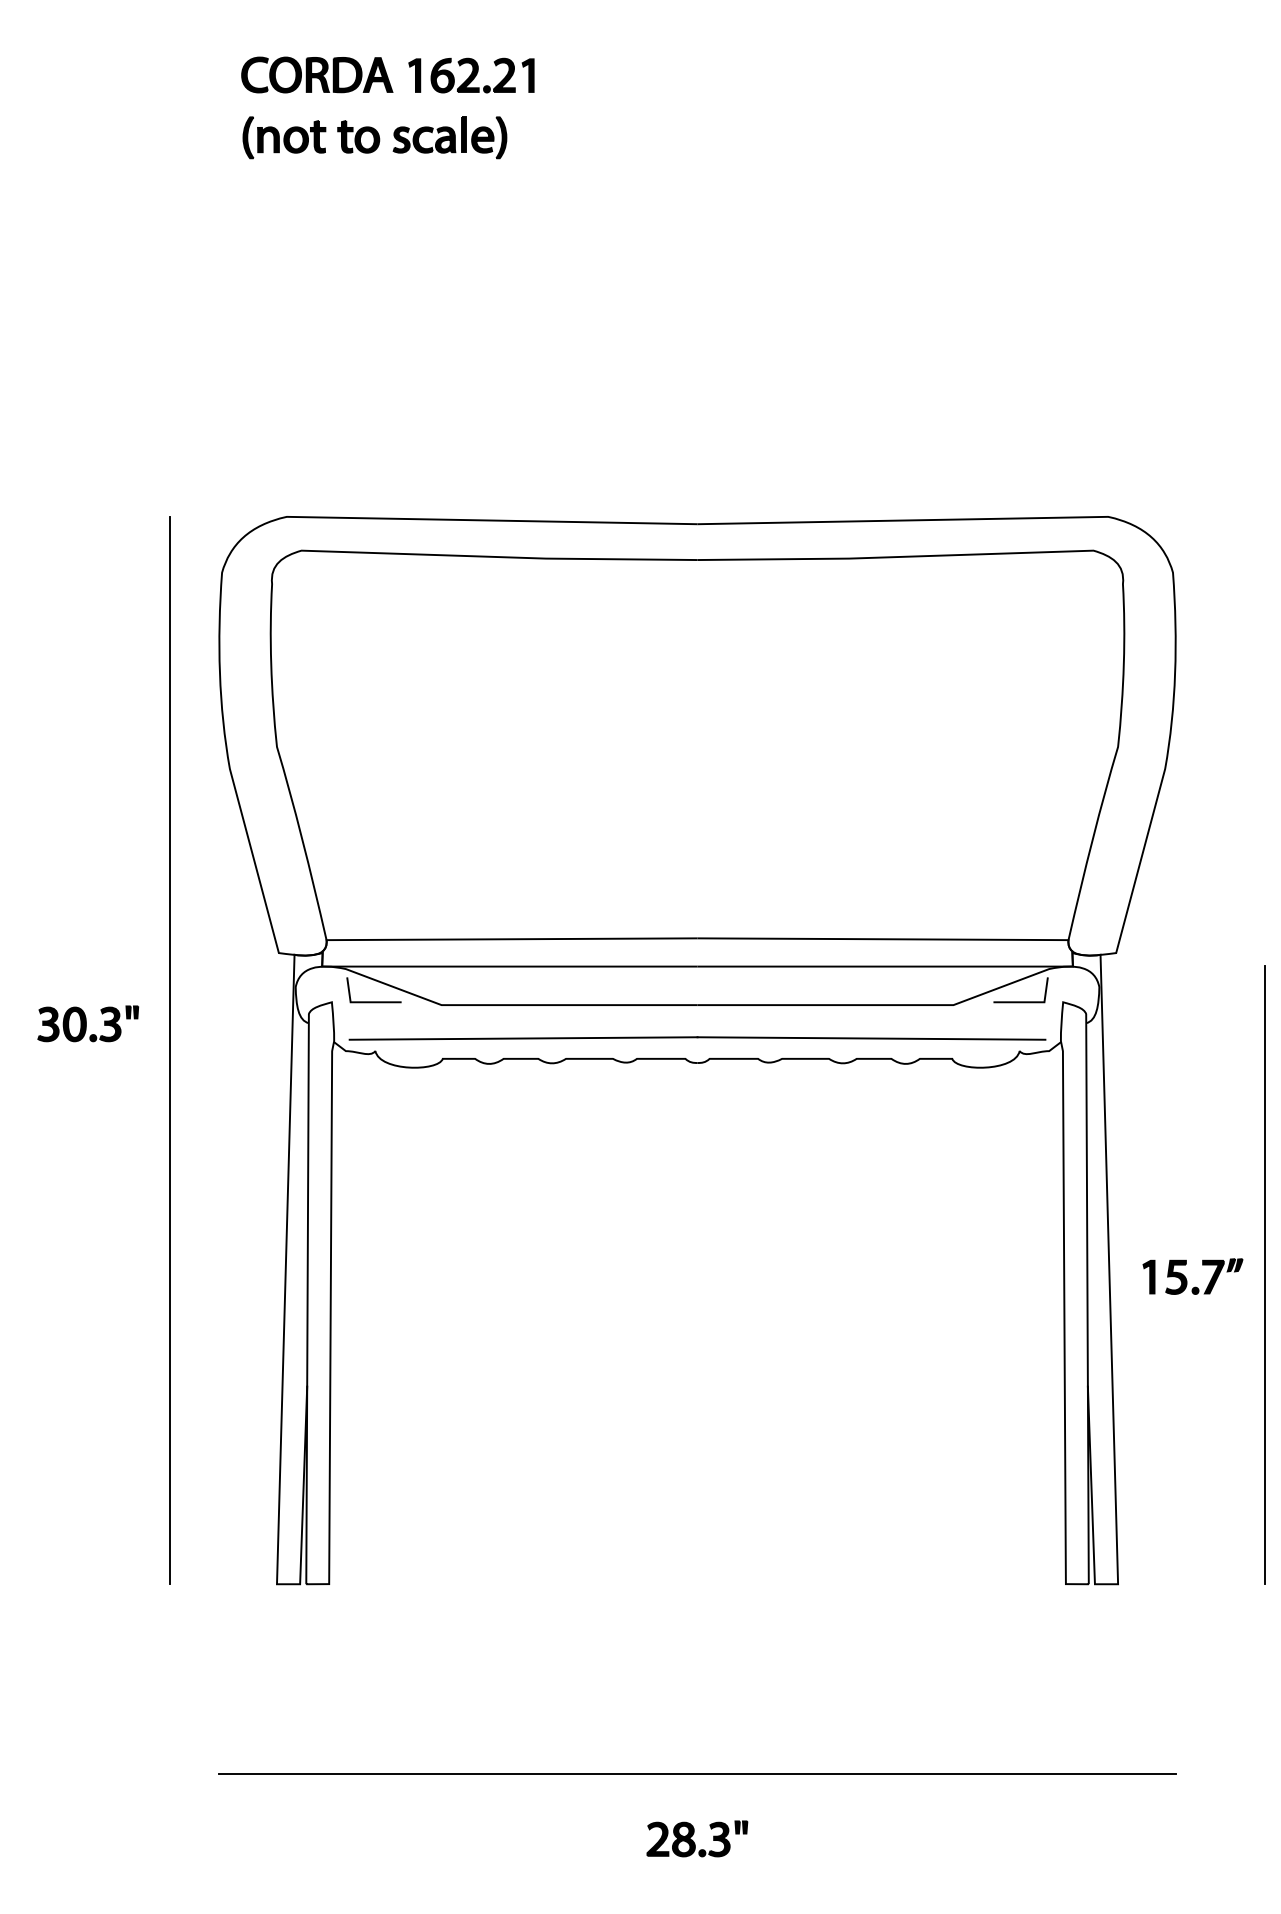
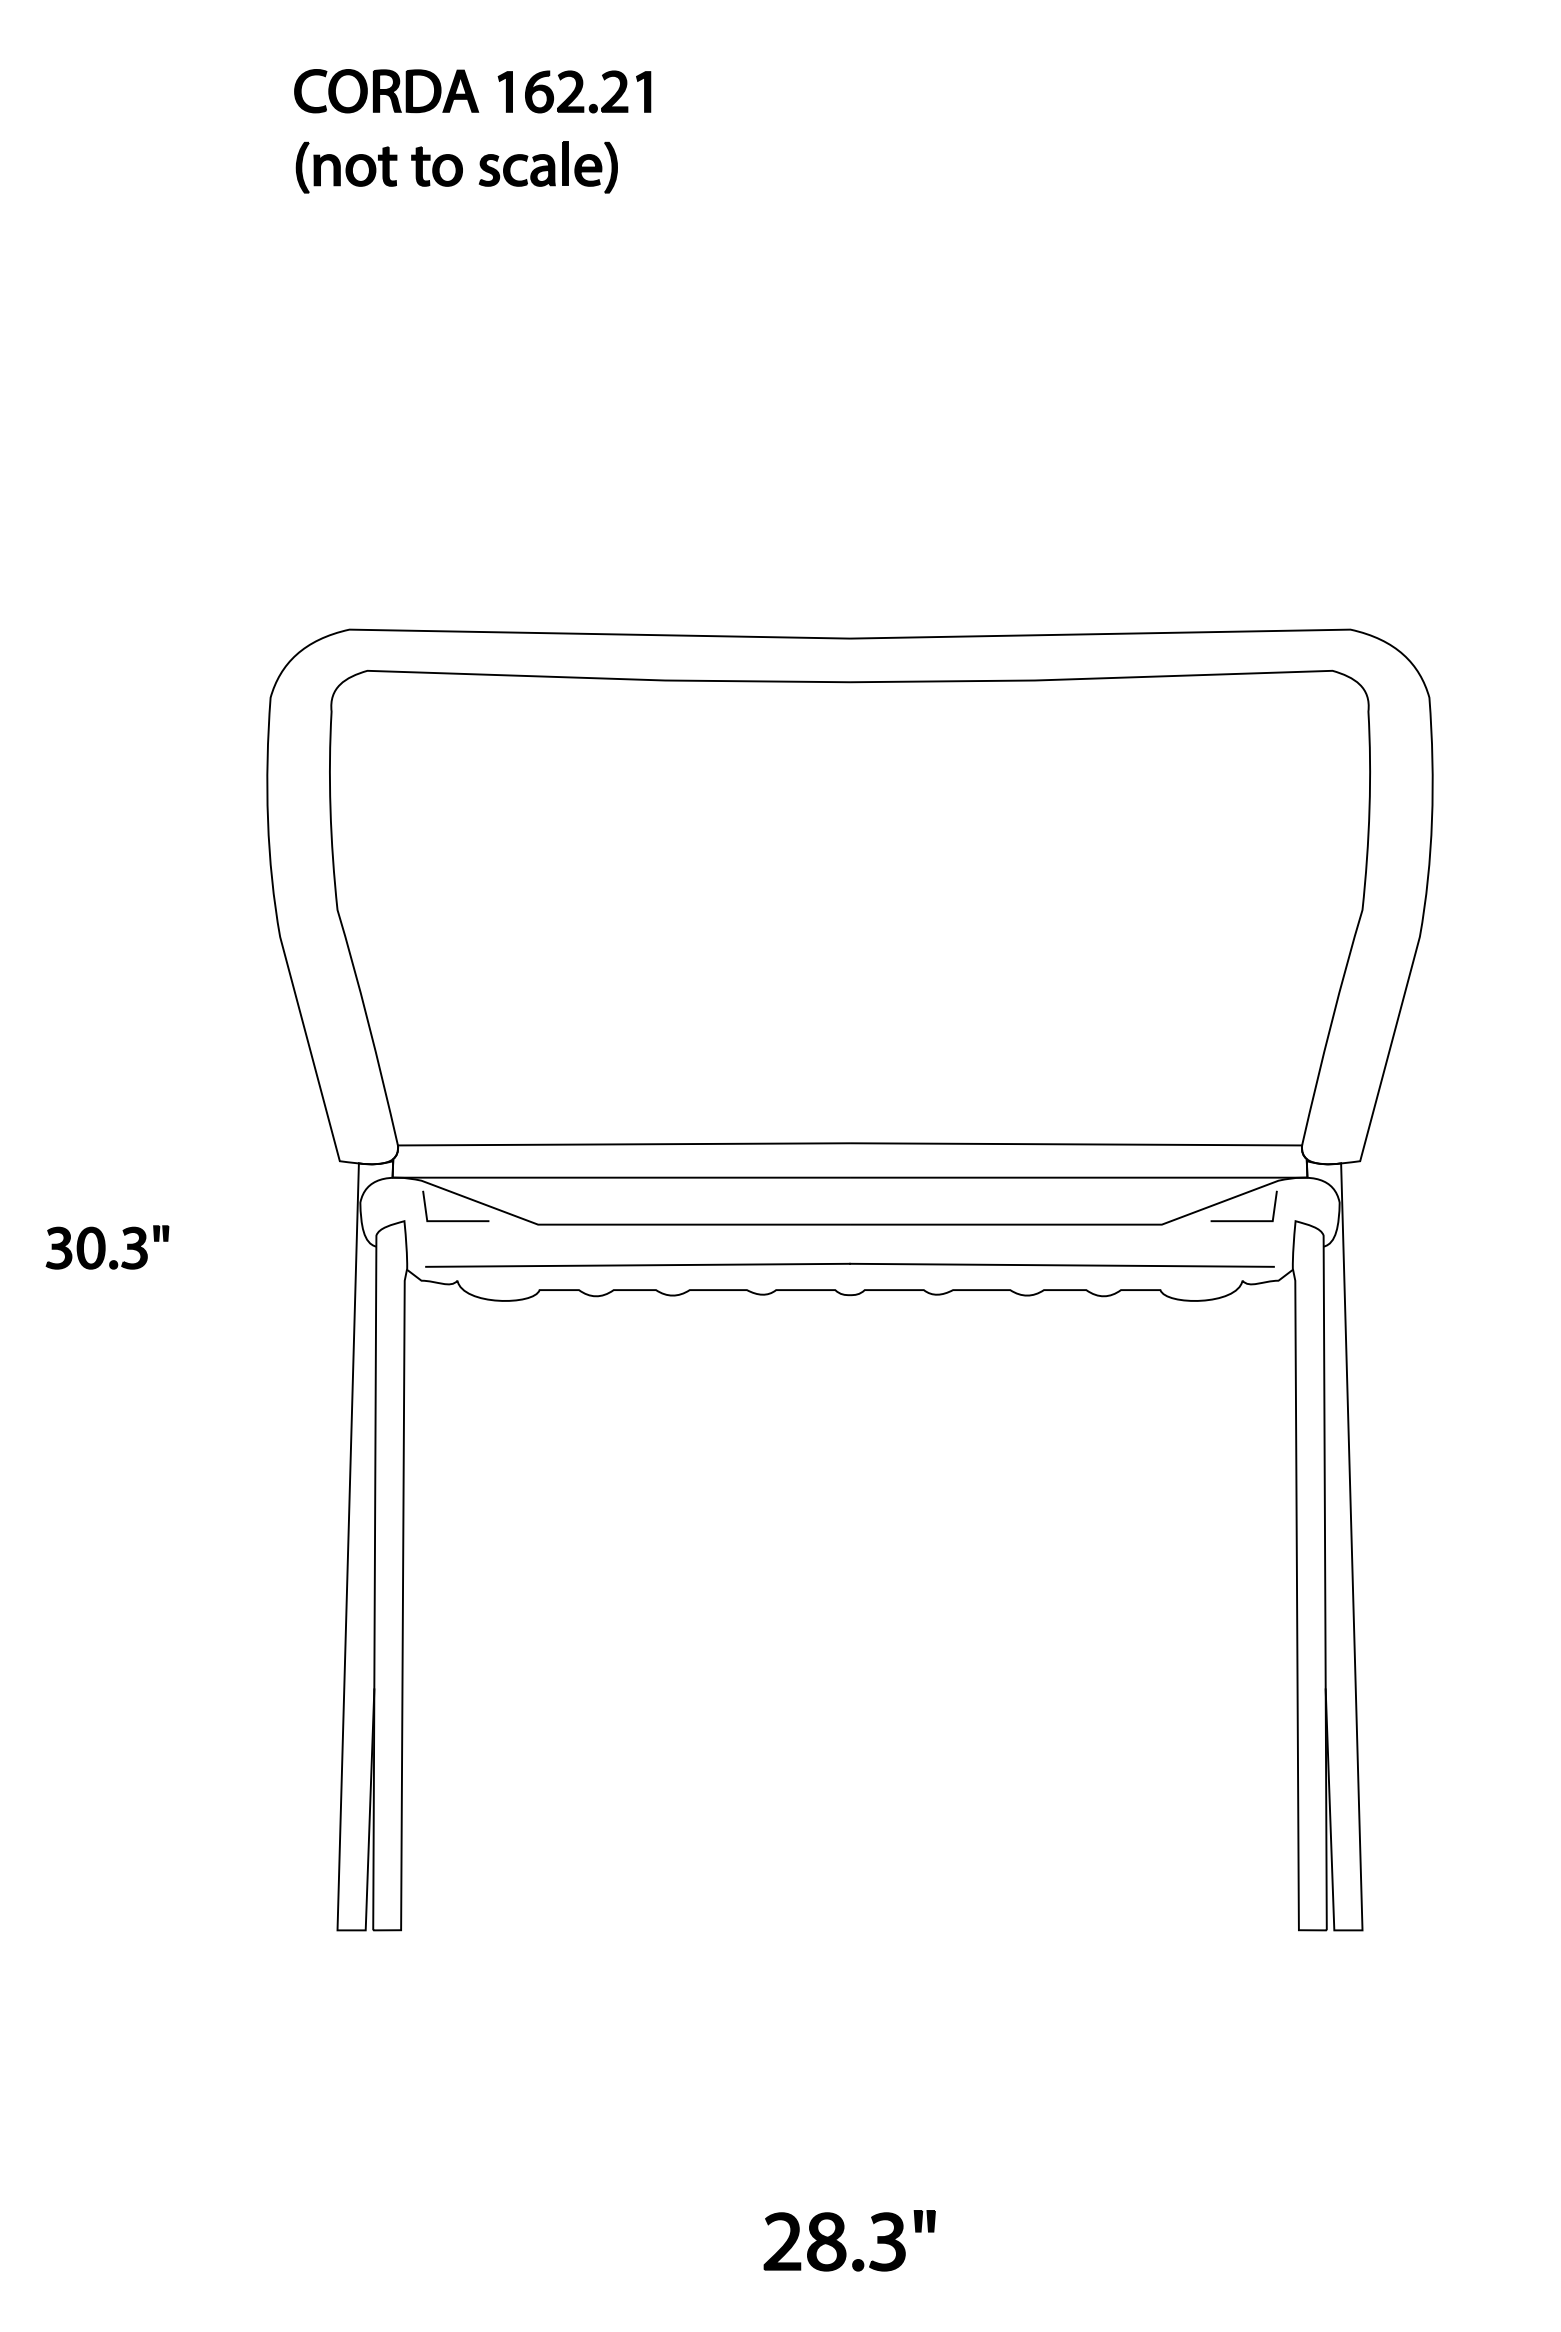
line: (169, 1050) -> (206, 1279), removed
line: (1264, 1274) -> (1541, 1553), removed
part: (1186, 1277) -> (1445, 1556), removed
line: (697, 1774) -> (849, 2162), removed
part: (697, 1838) -> (849, 2240), size x1.4

